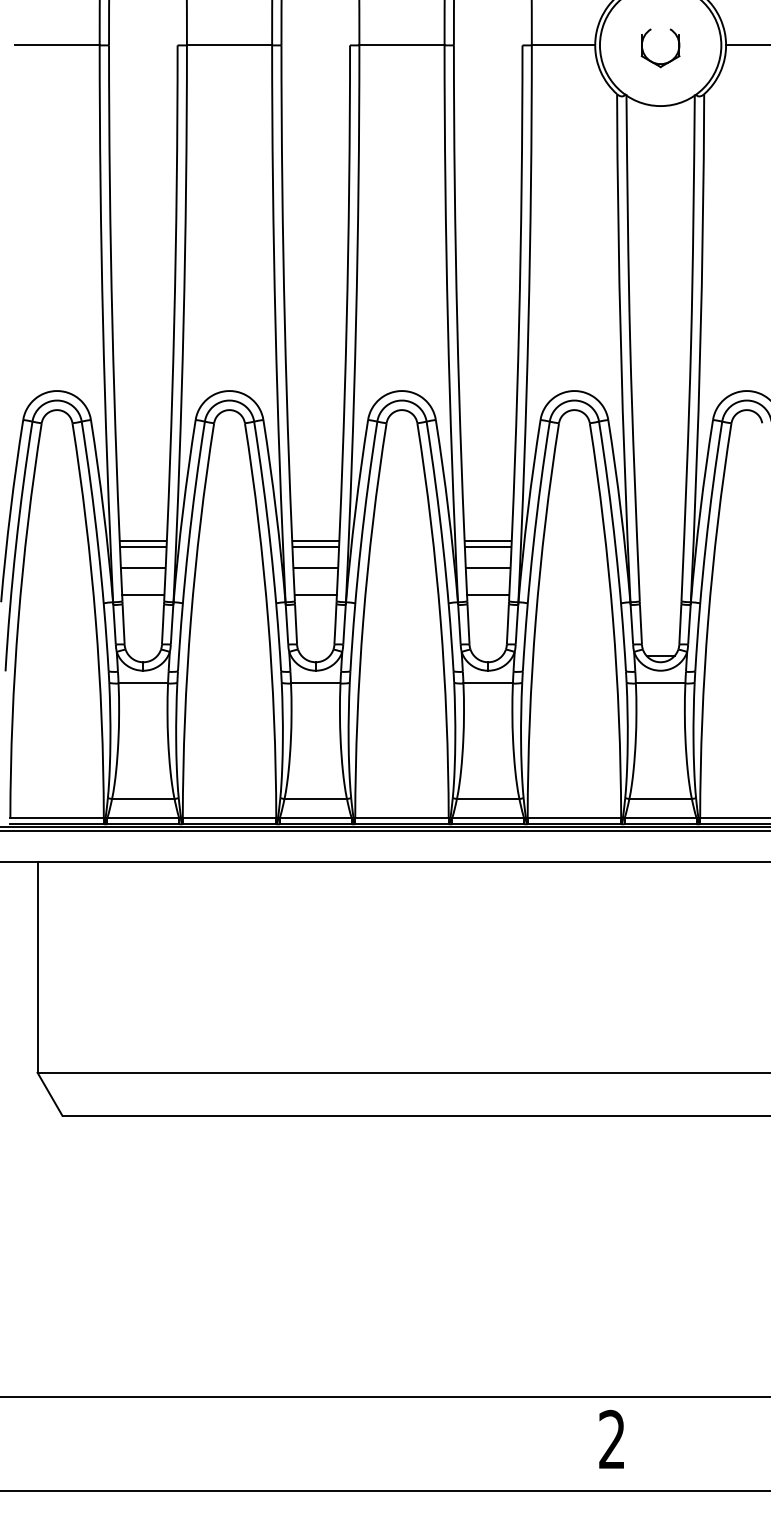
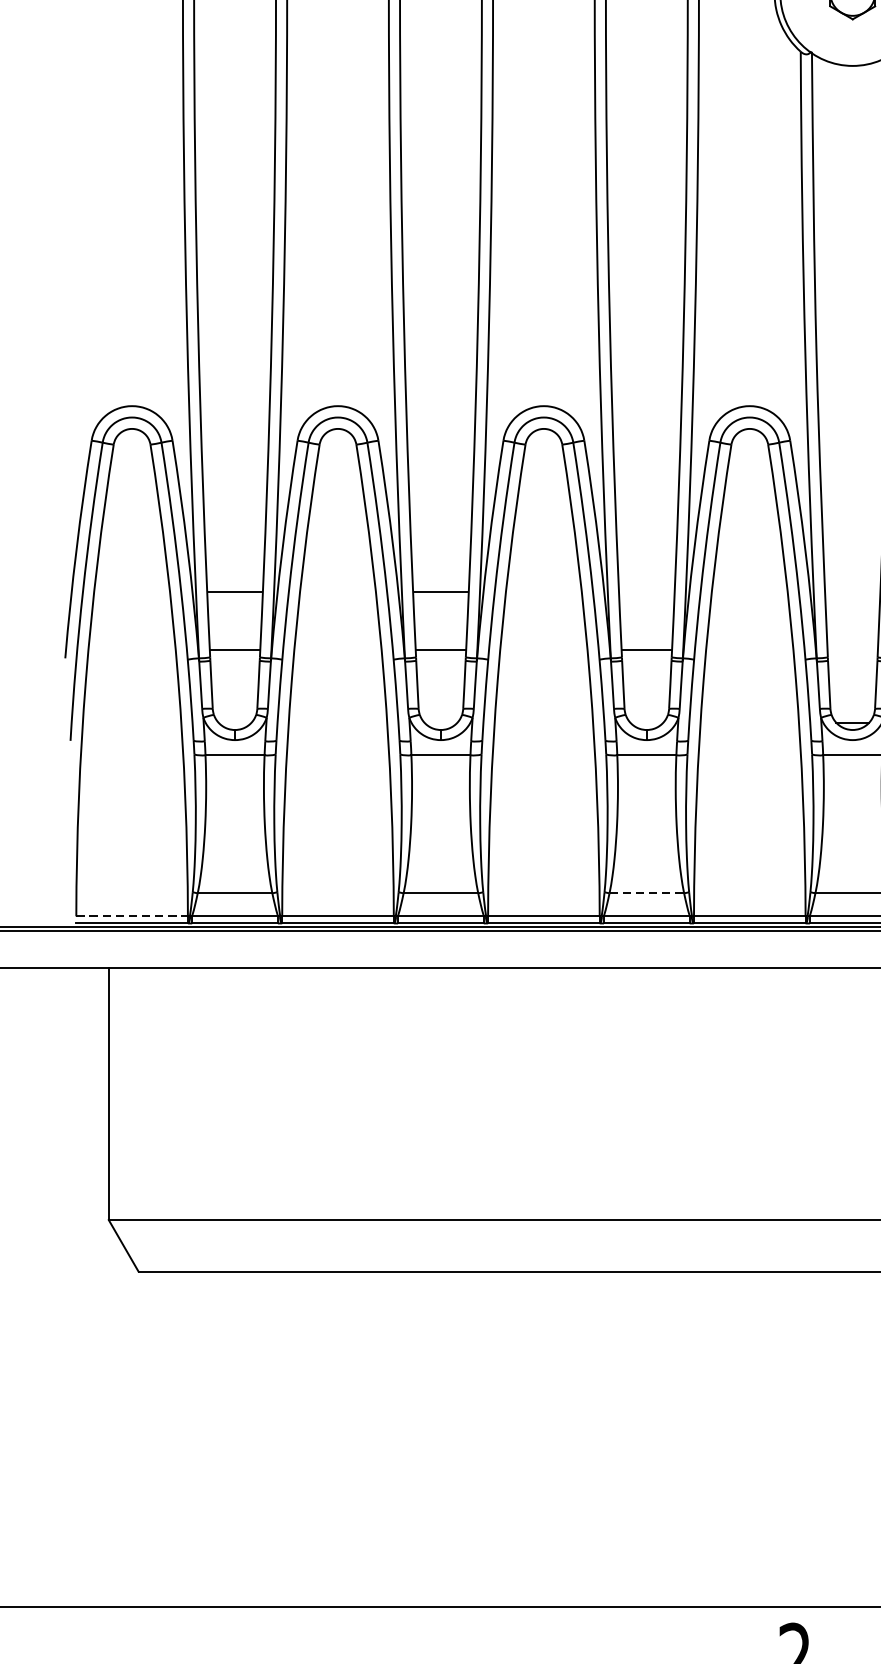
line: (143, 540) -> (235, 584), removed
line: (315, 540) -> (440, 584), removed
line: (488, 540) -> (647, 584), removed
line: (487, 547) -> (646, 592), removed
line: (143, 568) -> (235, 618), removed
line: (315, 568) -> (440, 618), removed
line: (488, 568) -> (647, 618), removed
line: (488, 799) -> (647, 893), solid -> dashed
line: (57, 818) -> (132, 916), solid -> dashed

